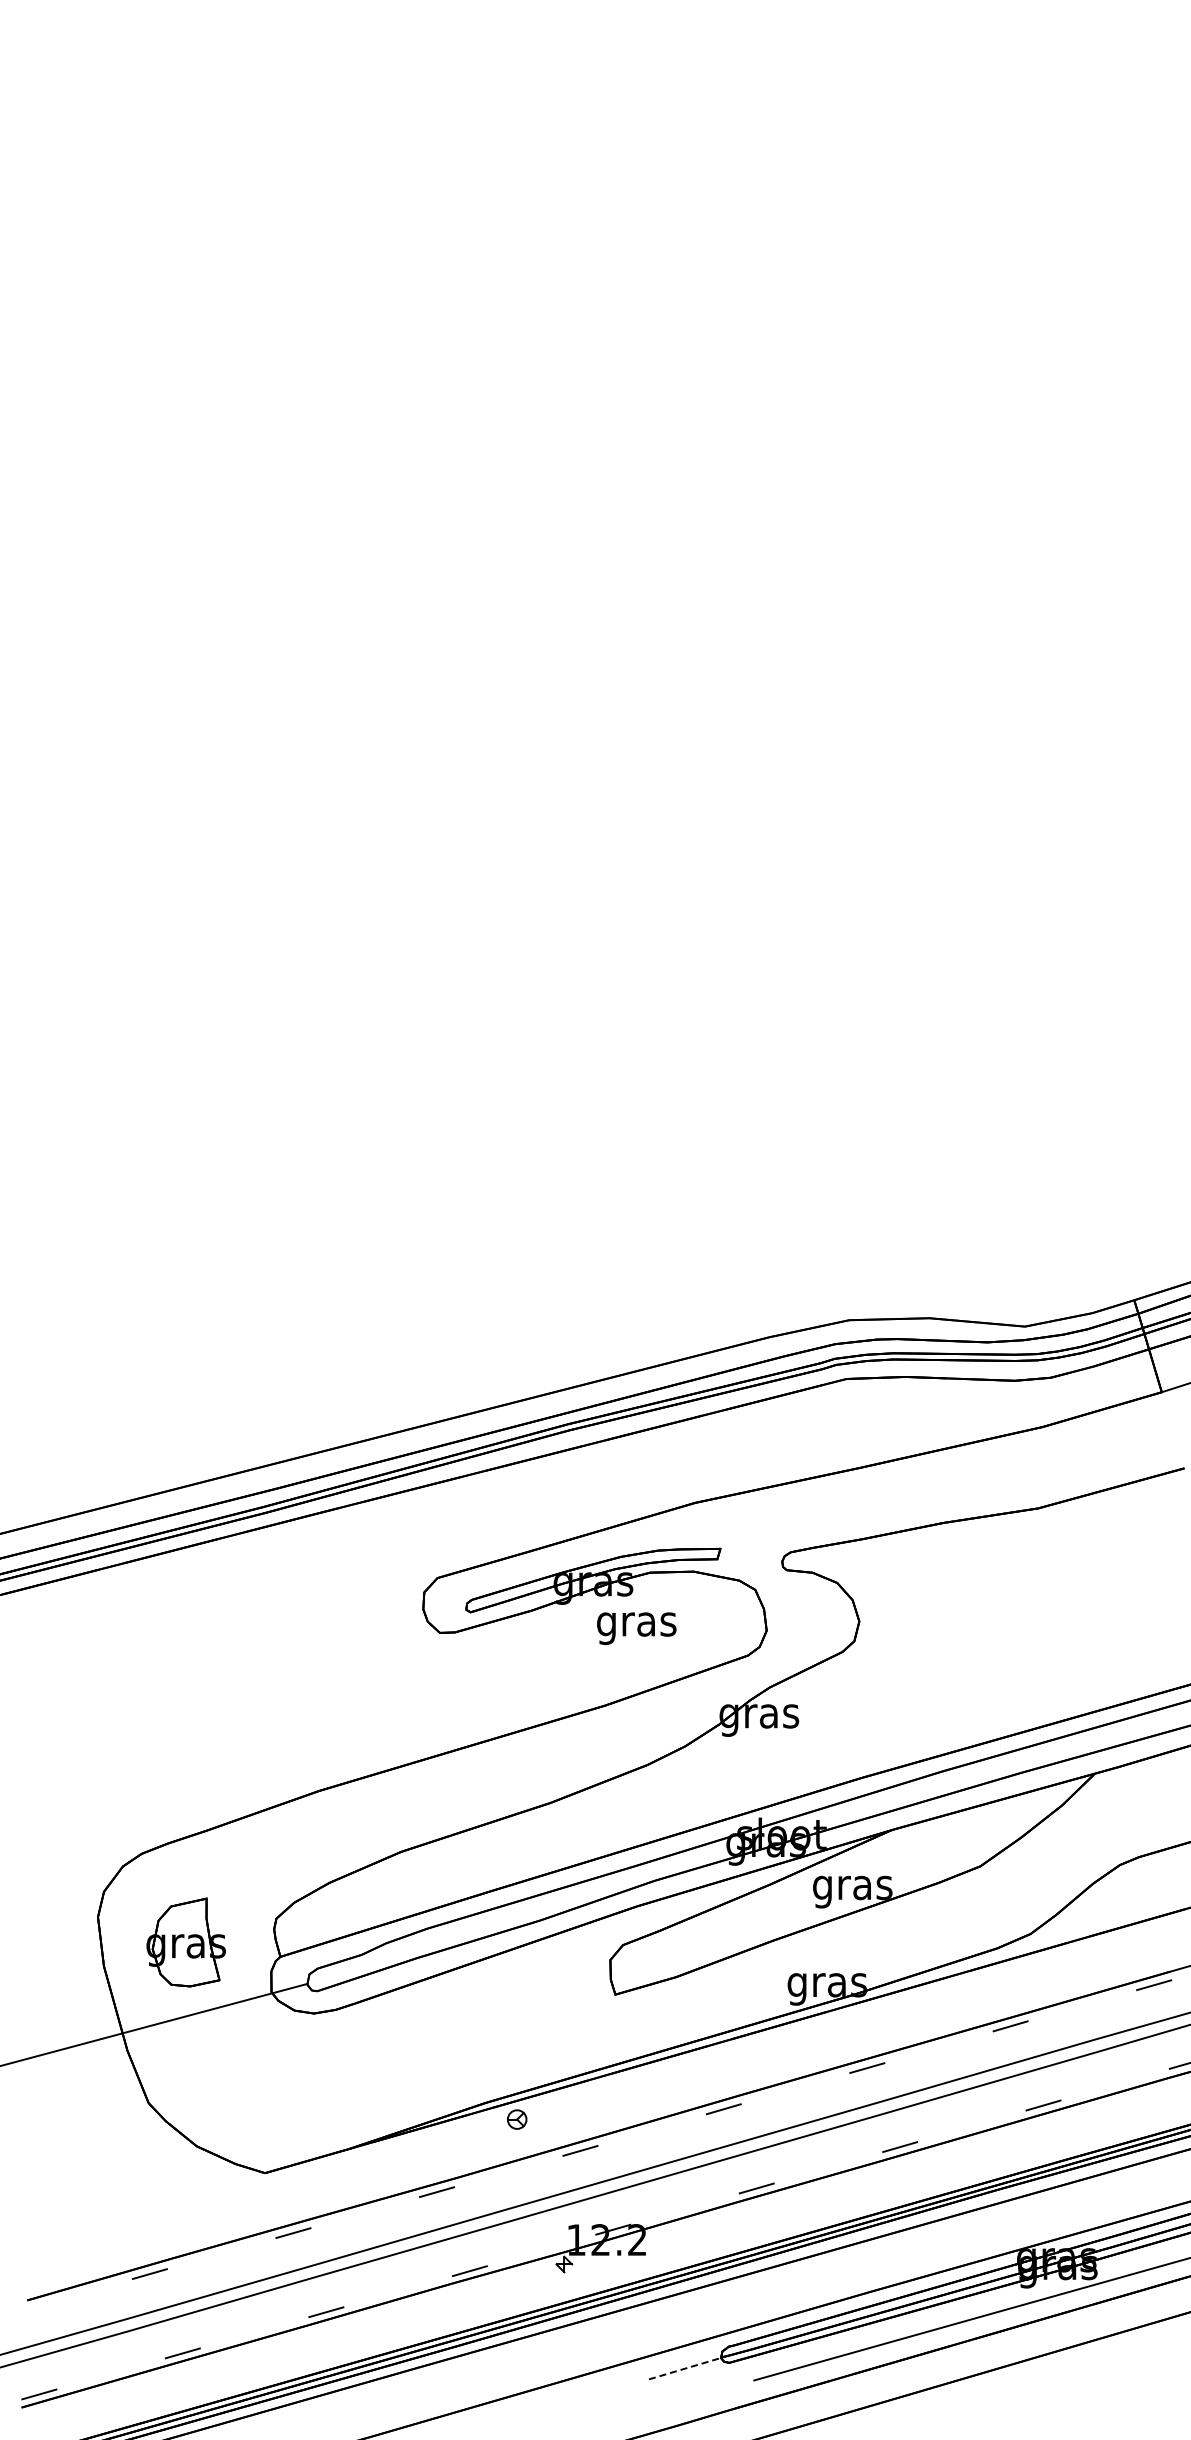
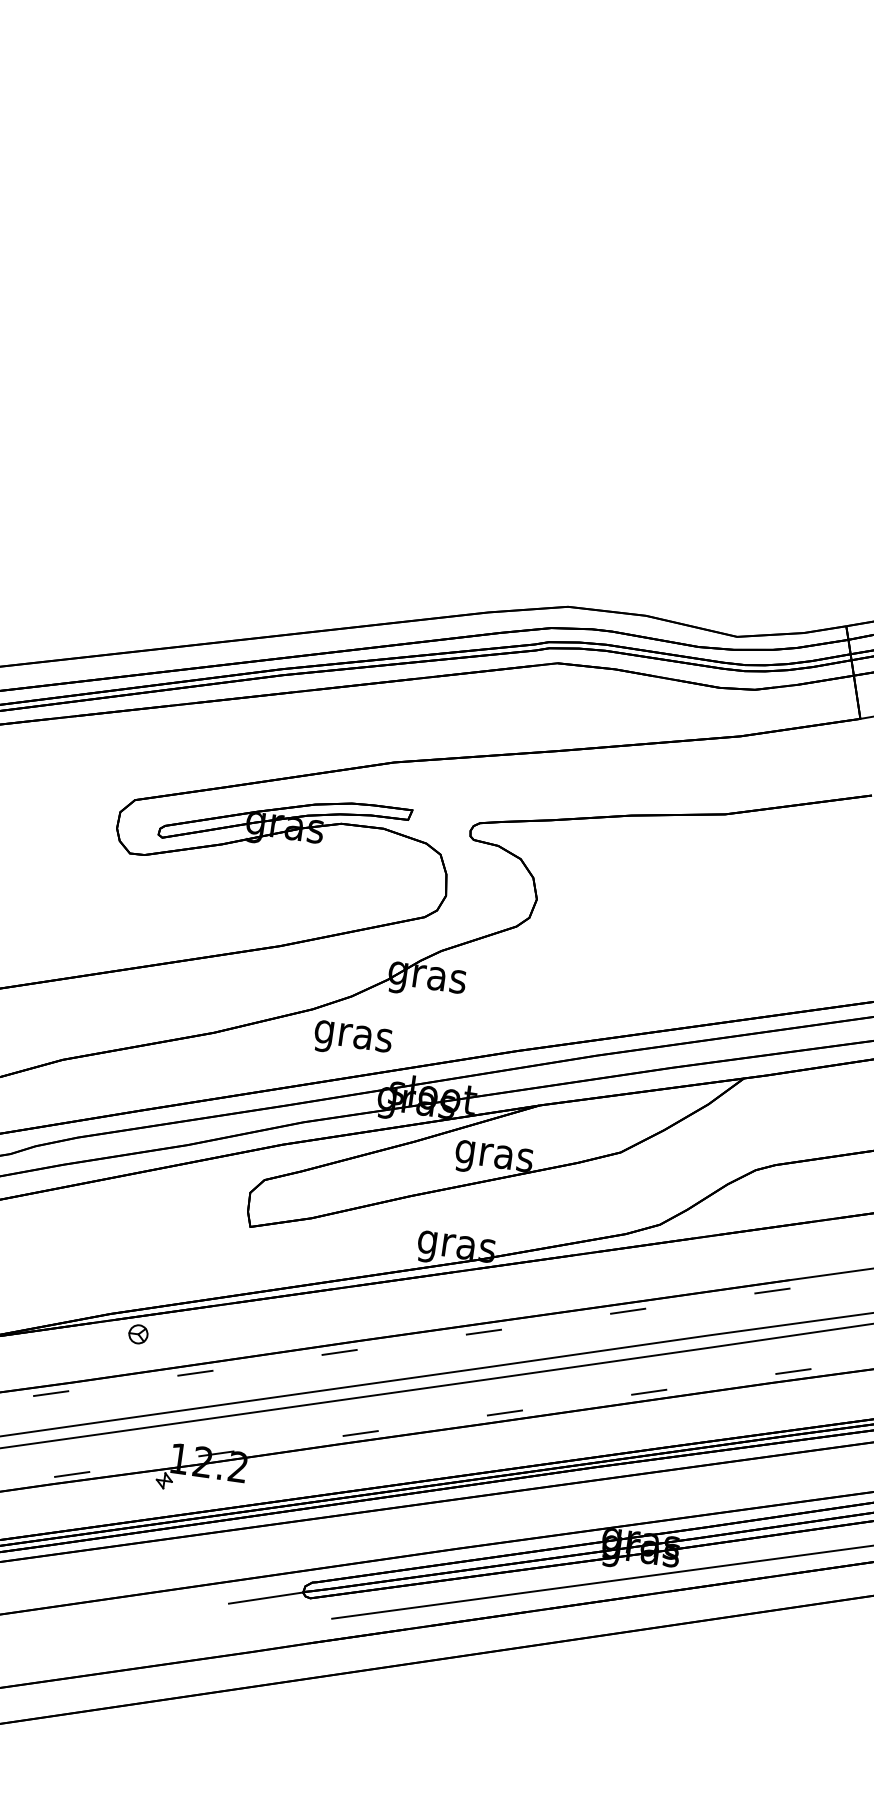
text: (636, 1628) -> (352, 1040), moved
line: (688, 2367) -> (270, 1597), dashed -> solid

